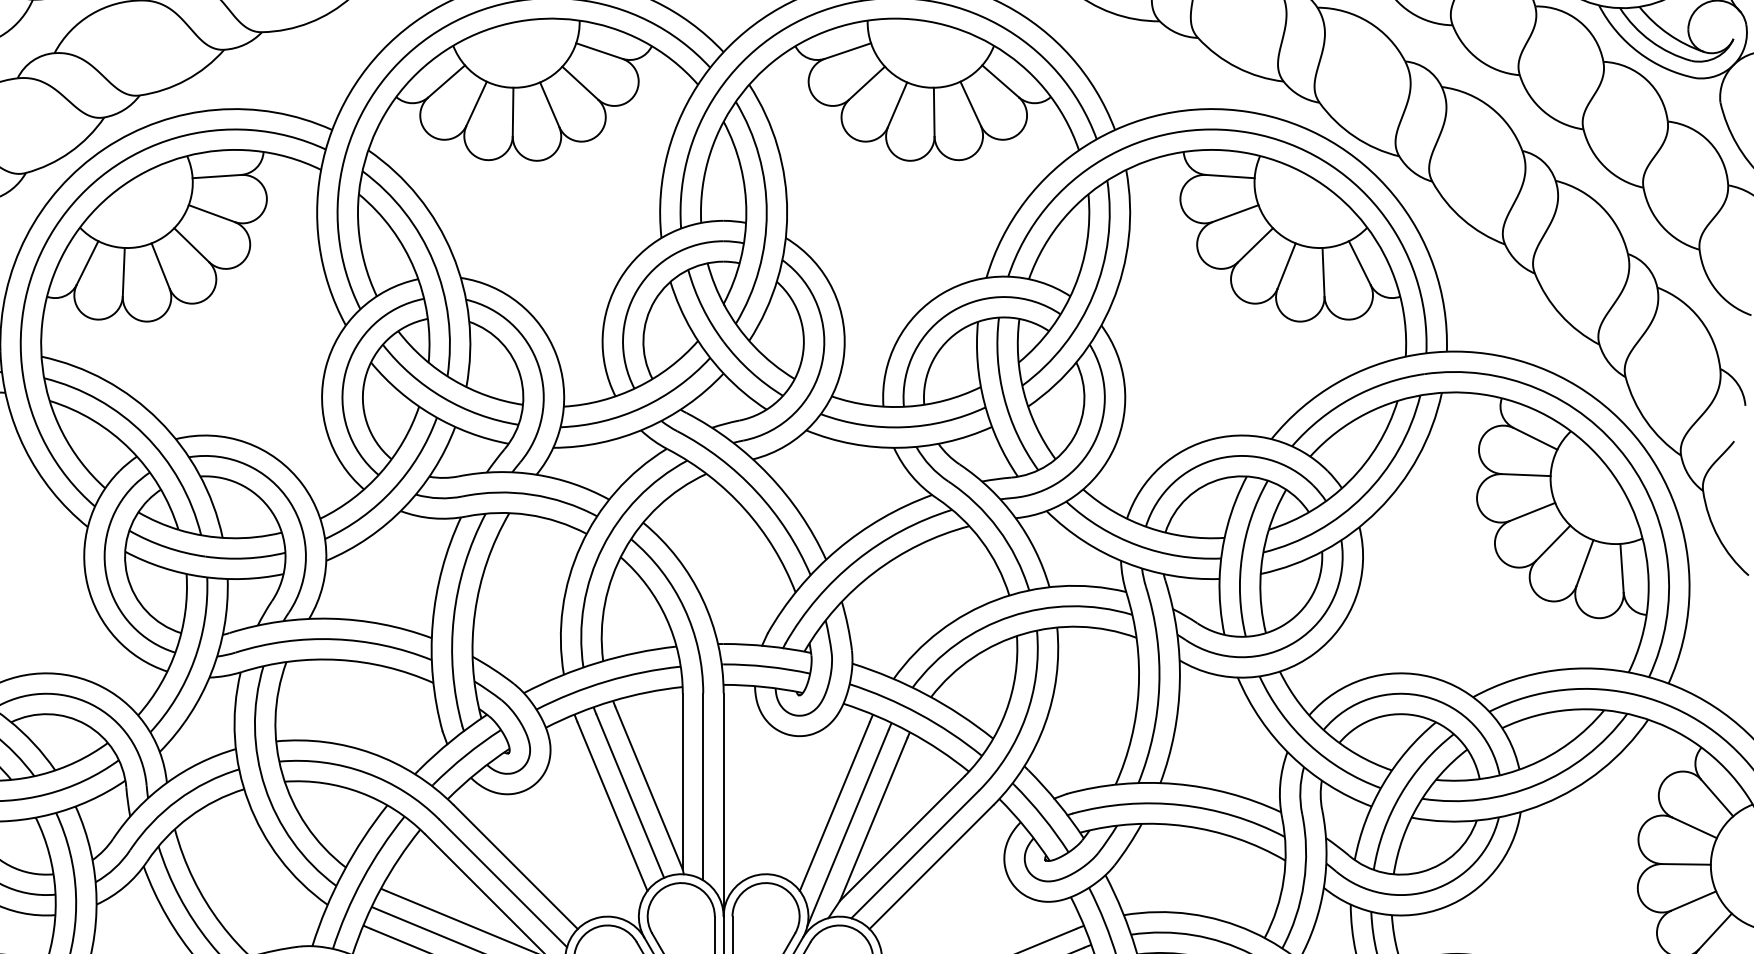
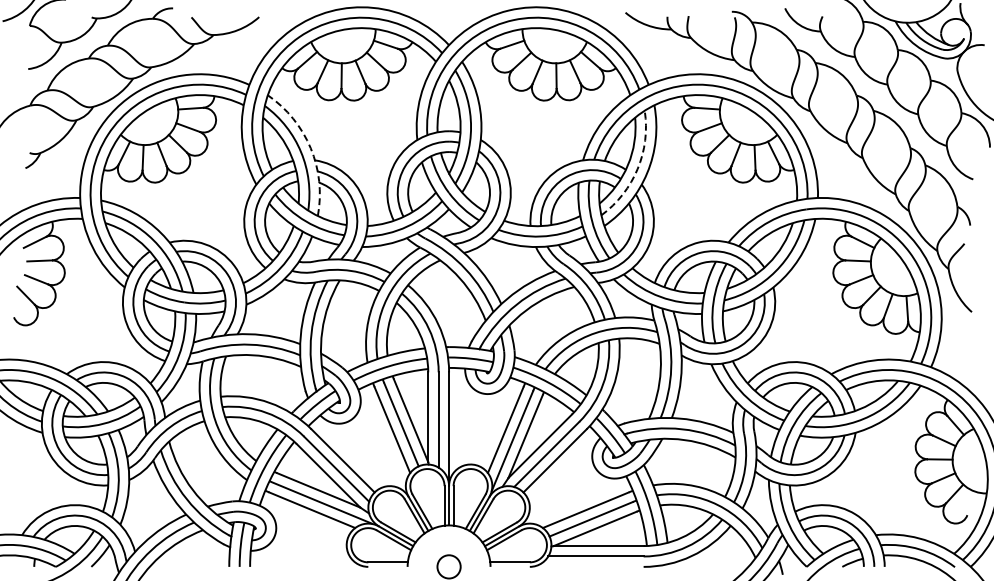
arc: (451, 254) -> (310, 148), solid -> dashed
arc: (1093, 295) -> (637, 169), solid -> dashed

